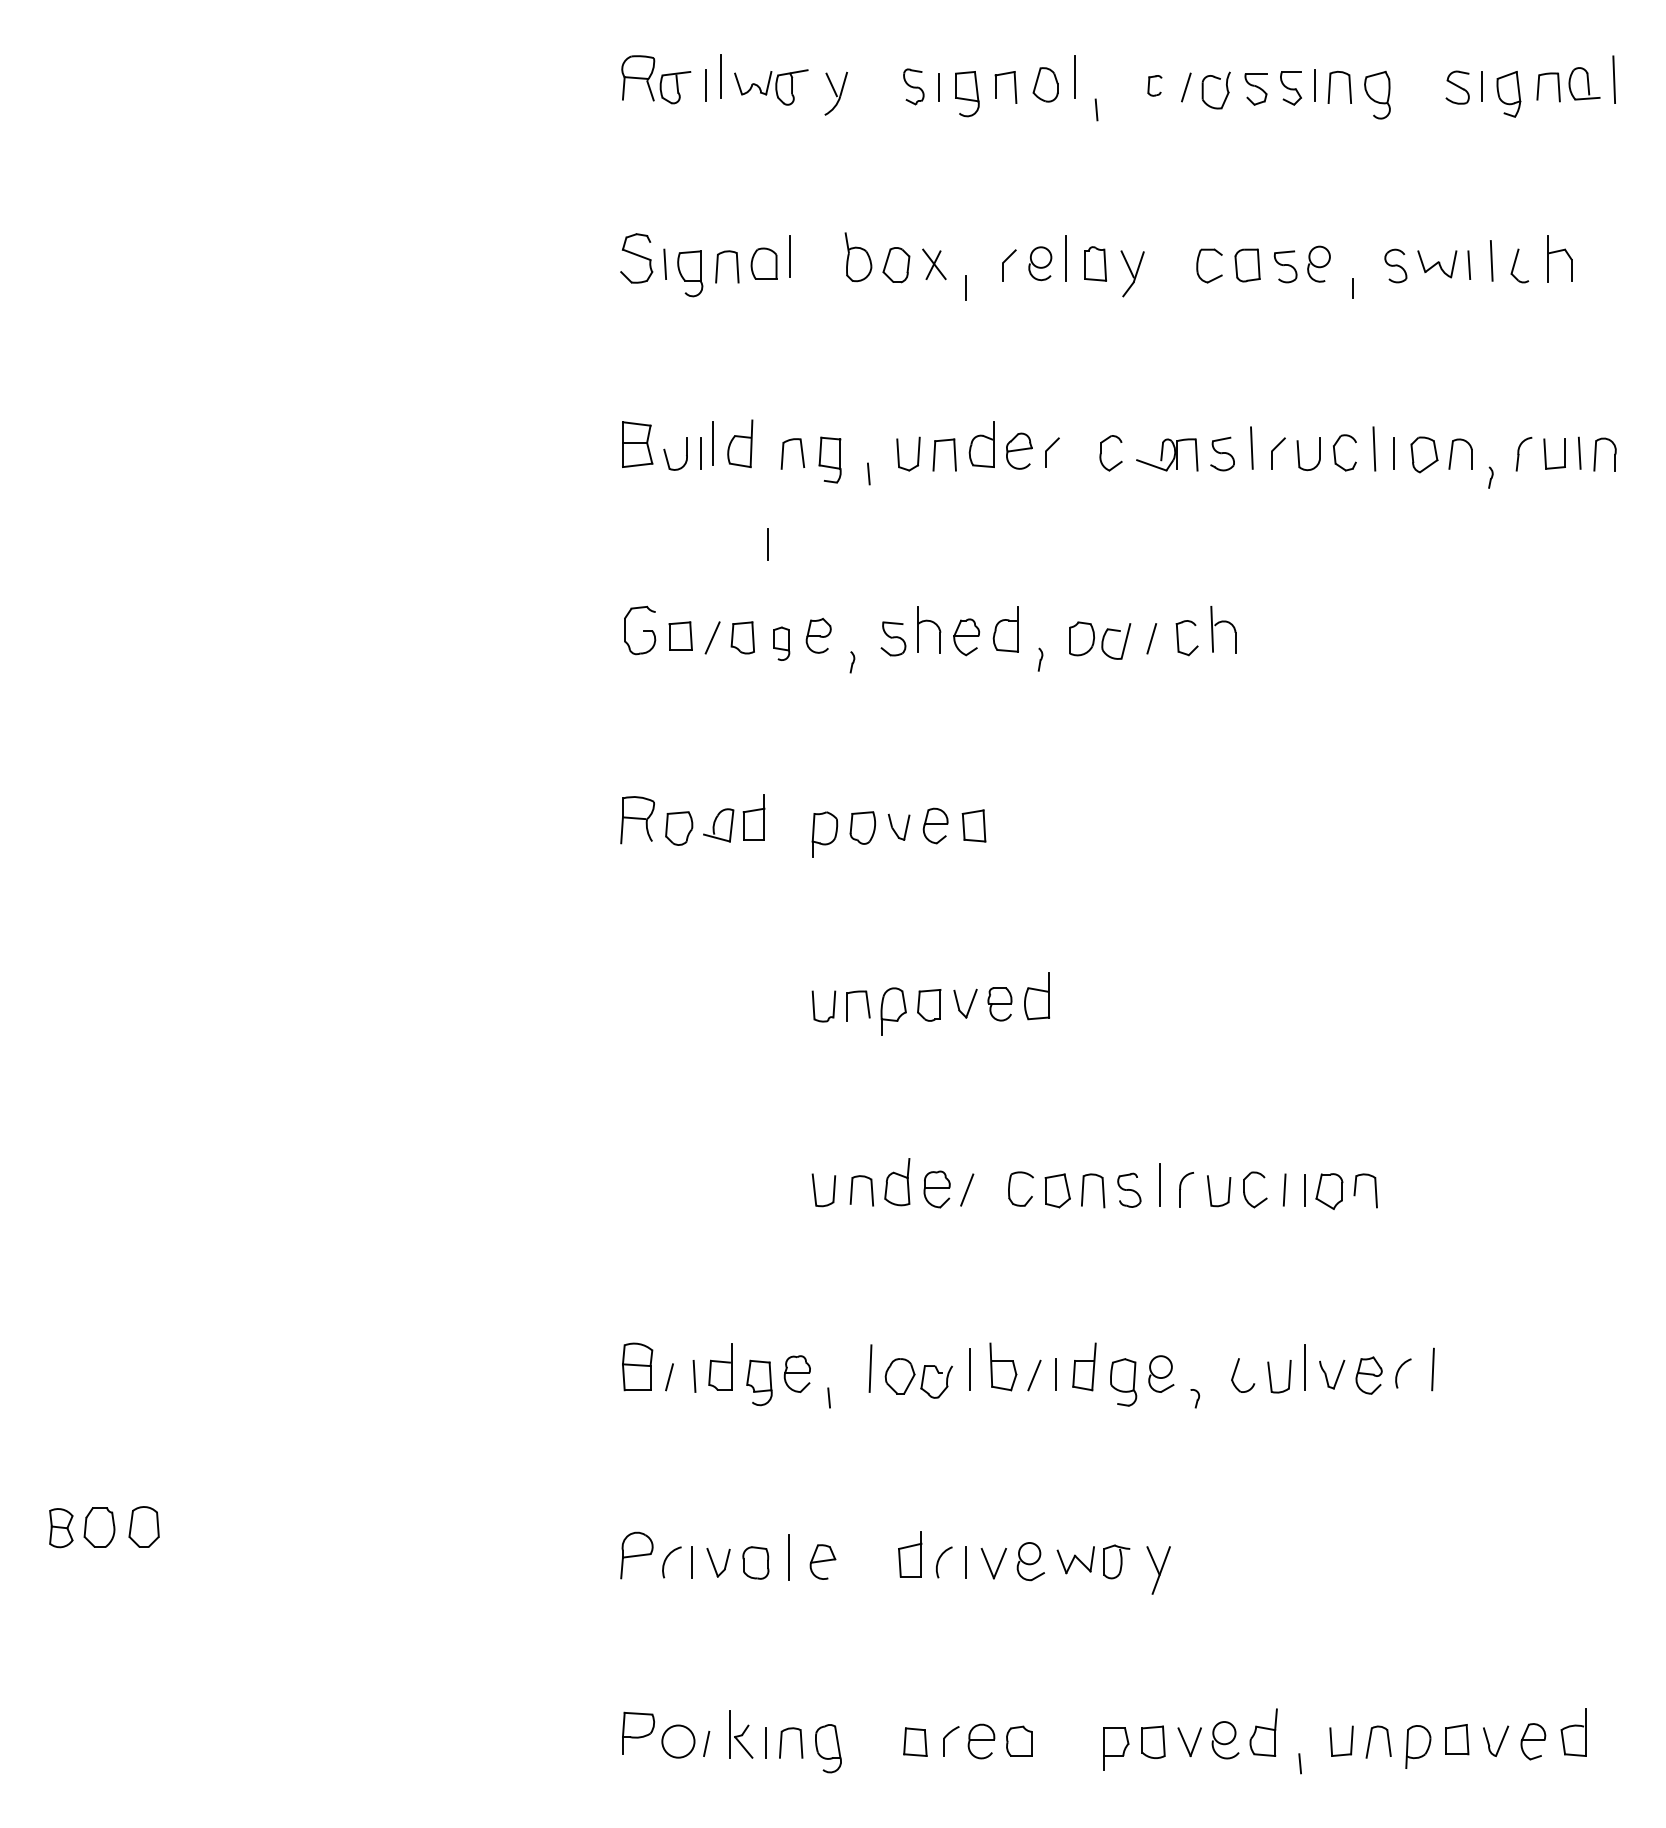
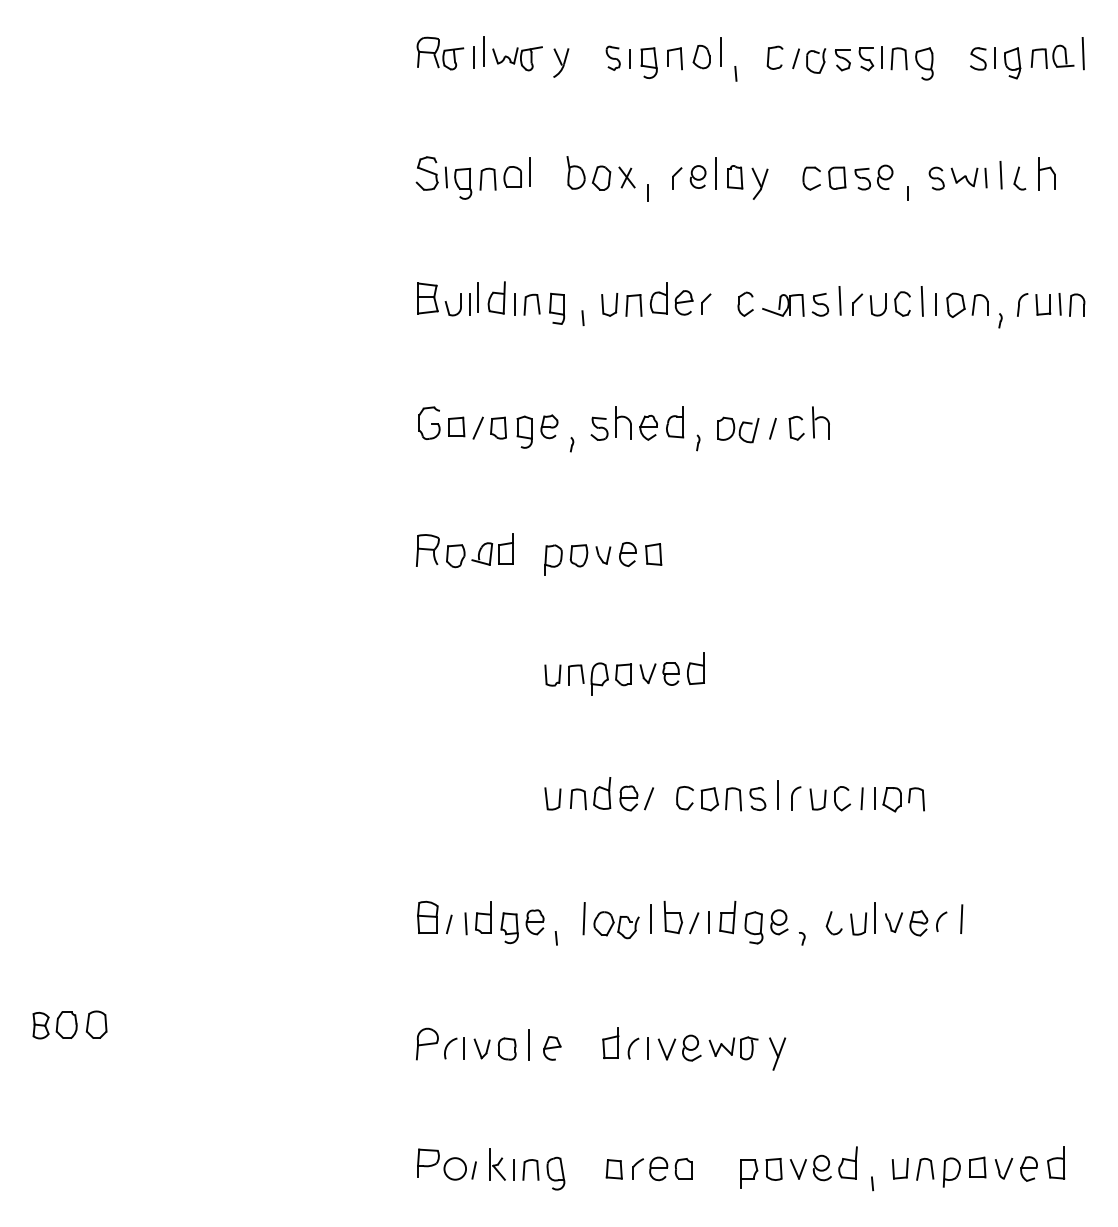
part: (1154, 85) -> (774, 57), size x1.67
line: (766, 544) -> (514, 304), moved
part: (781, 642) -> (524, 431), size x1.43

